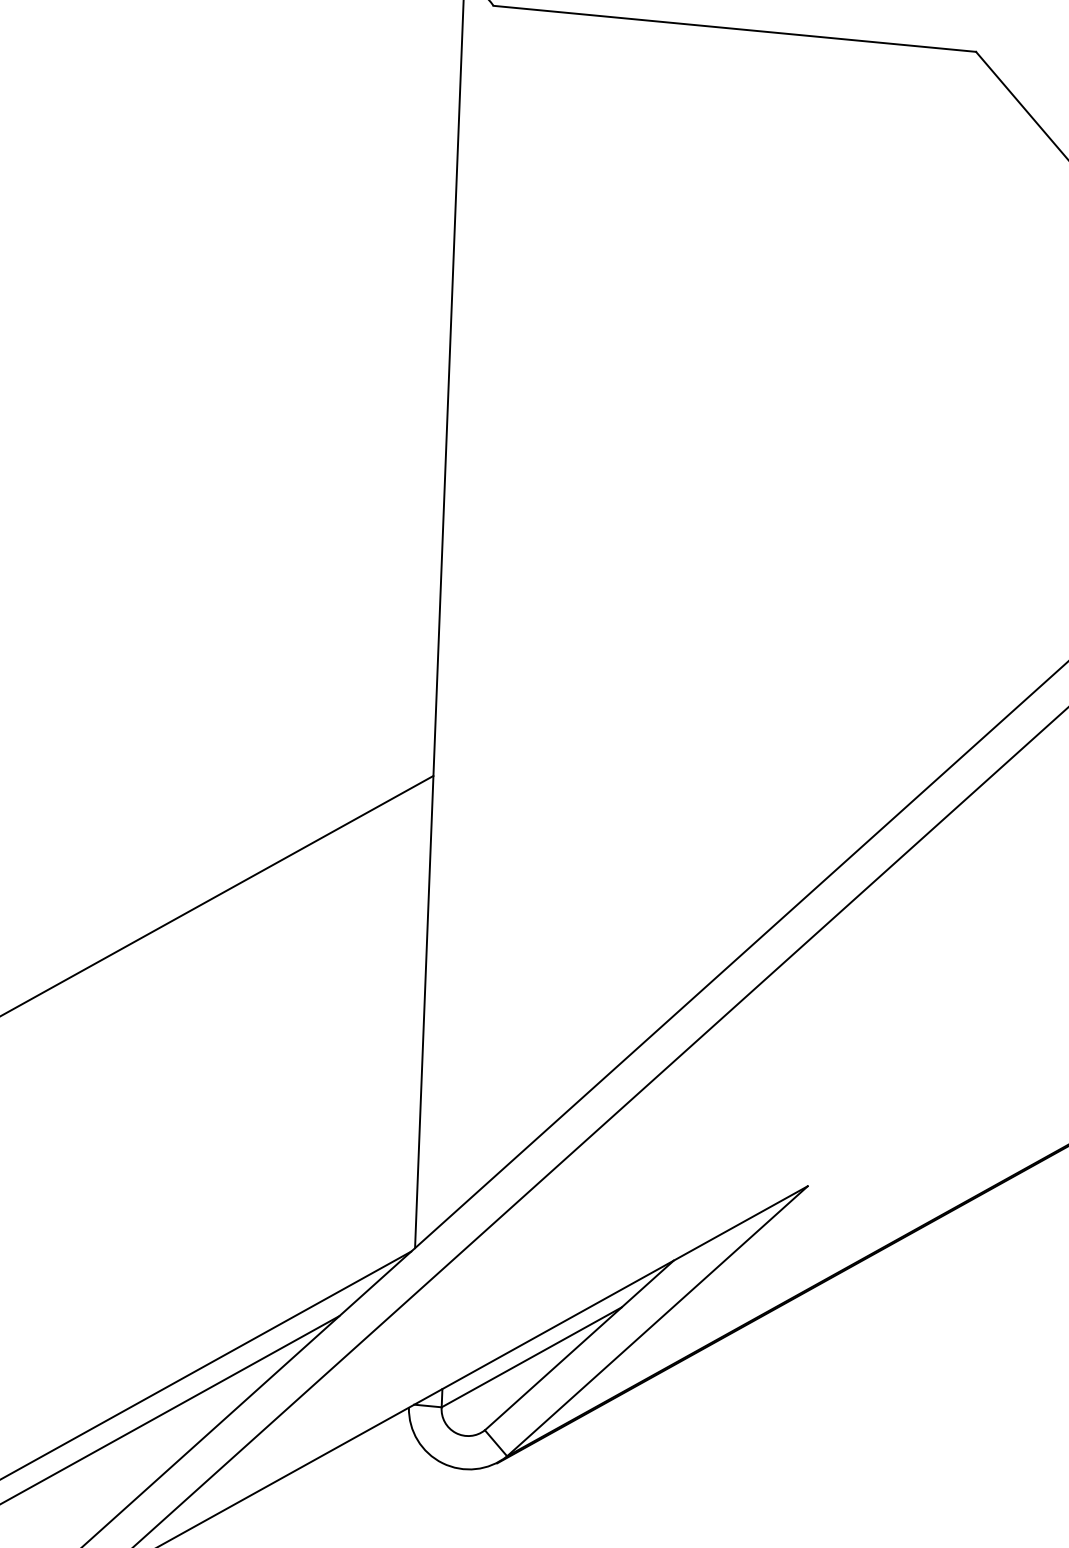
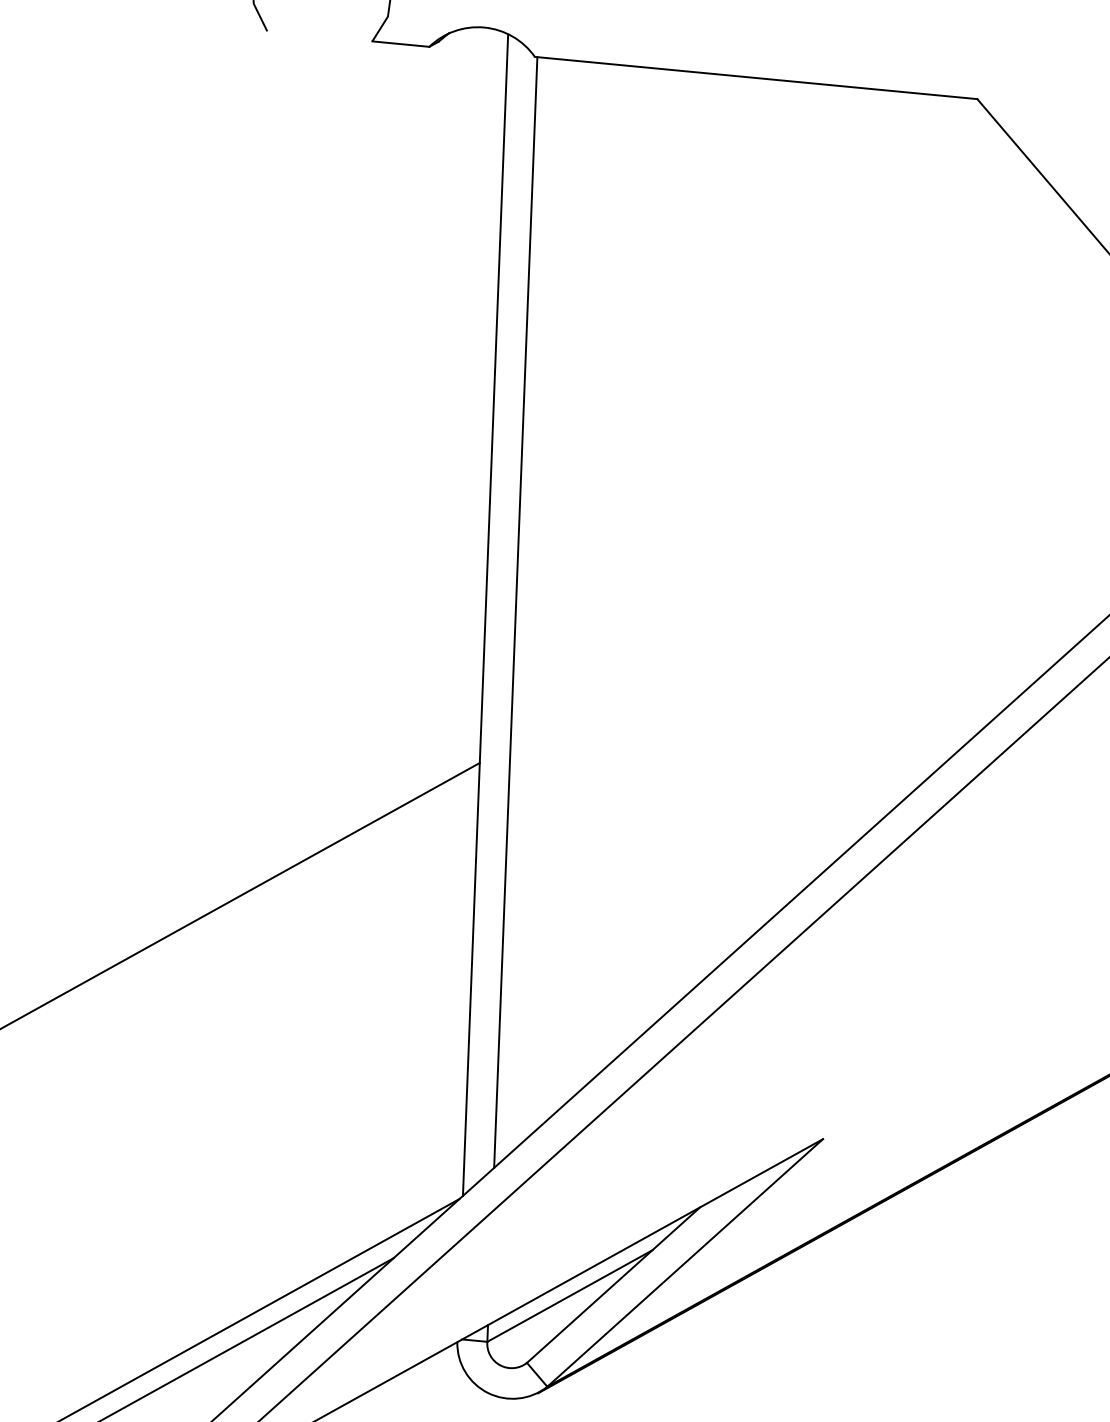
line: (472, 611) -> (515, 612), added

